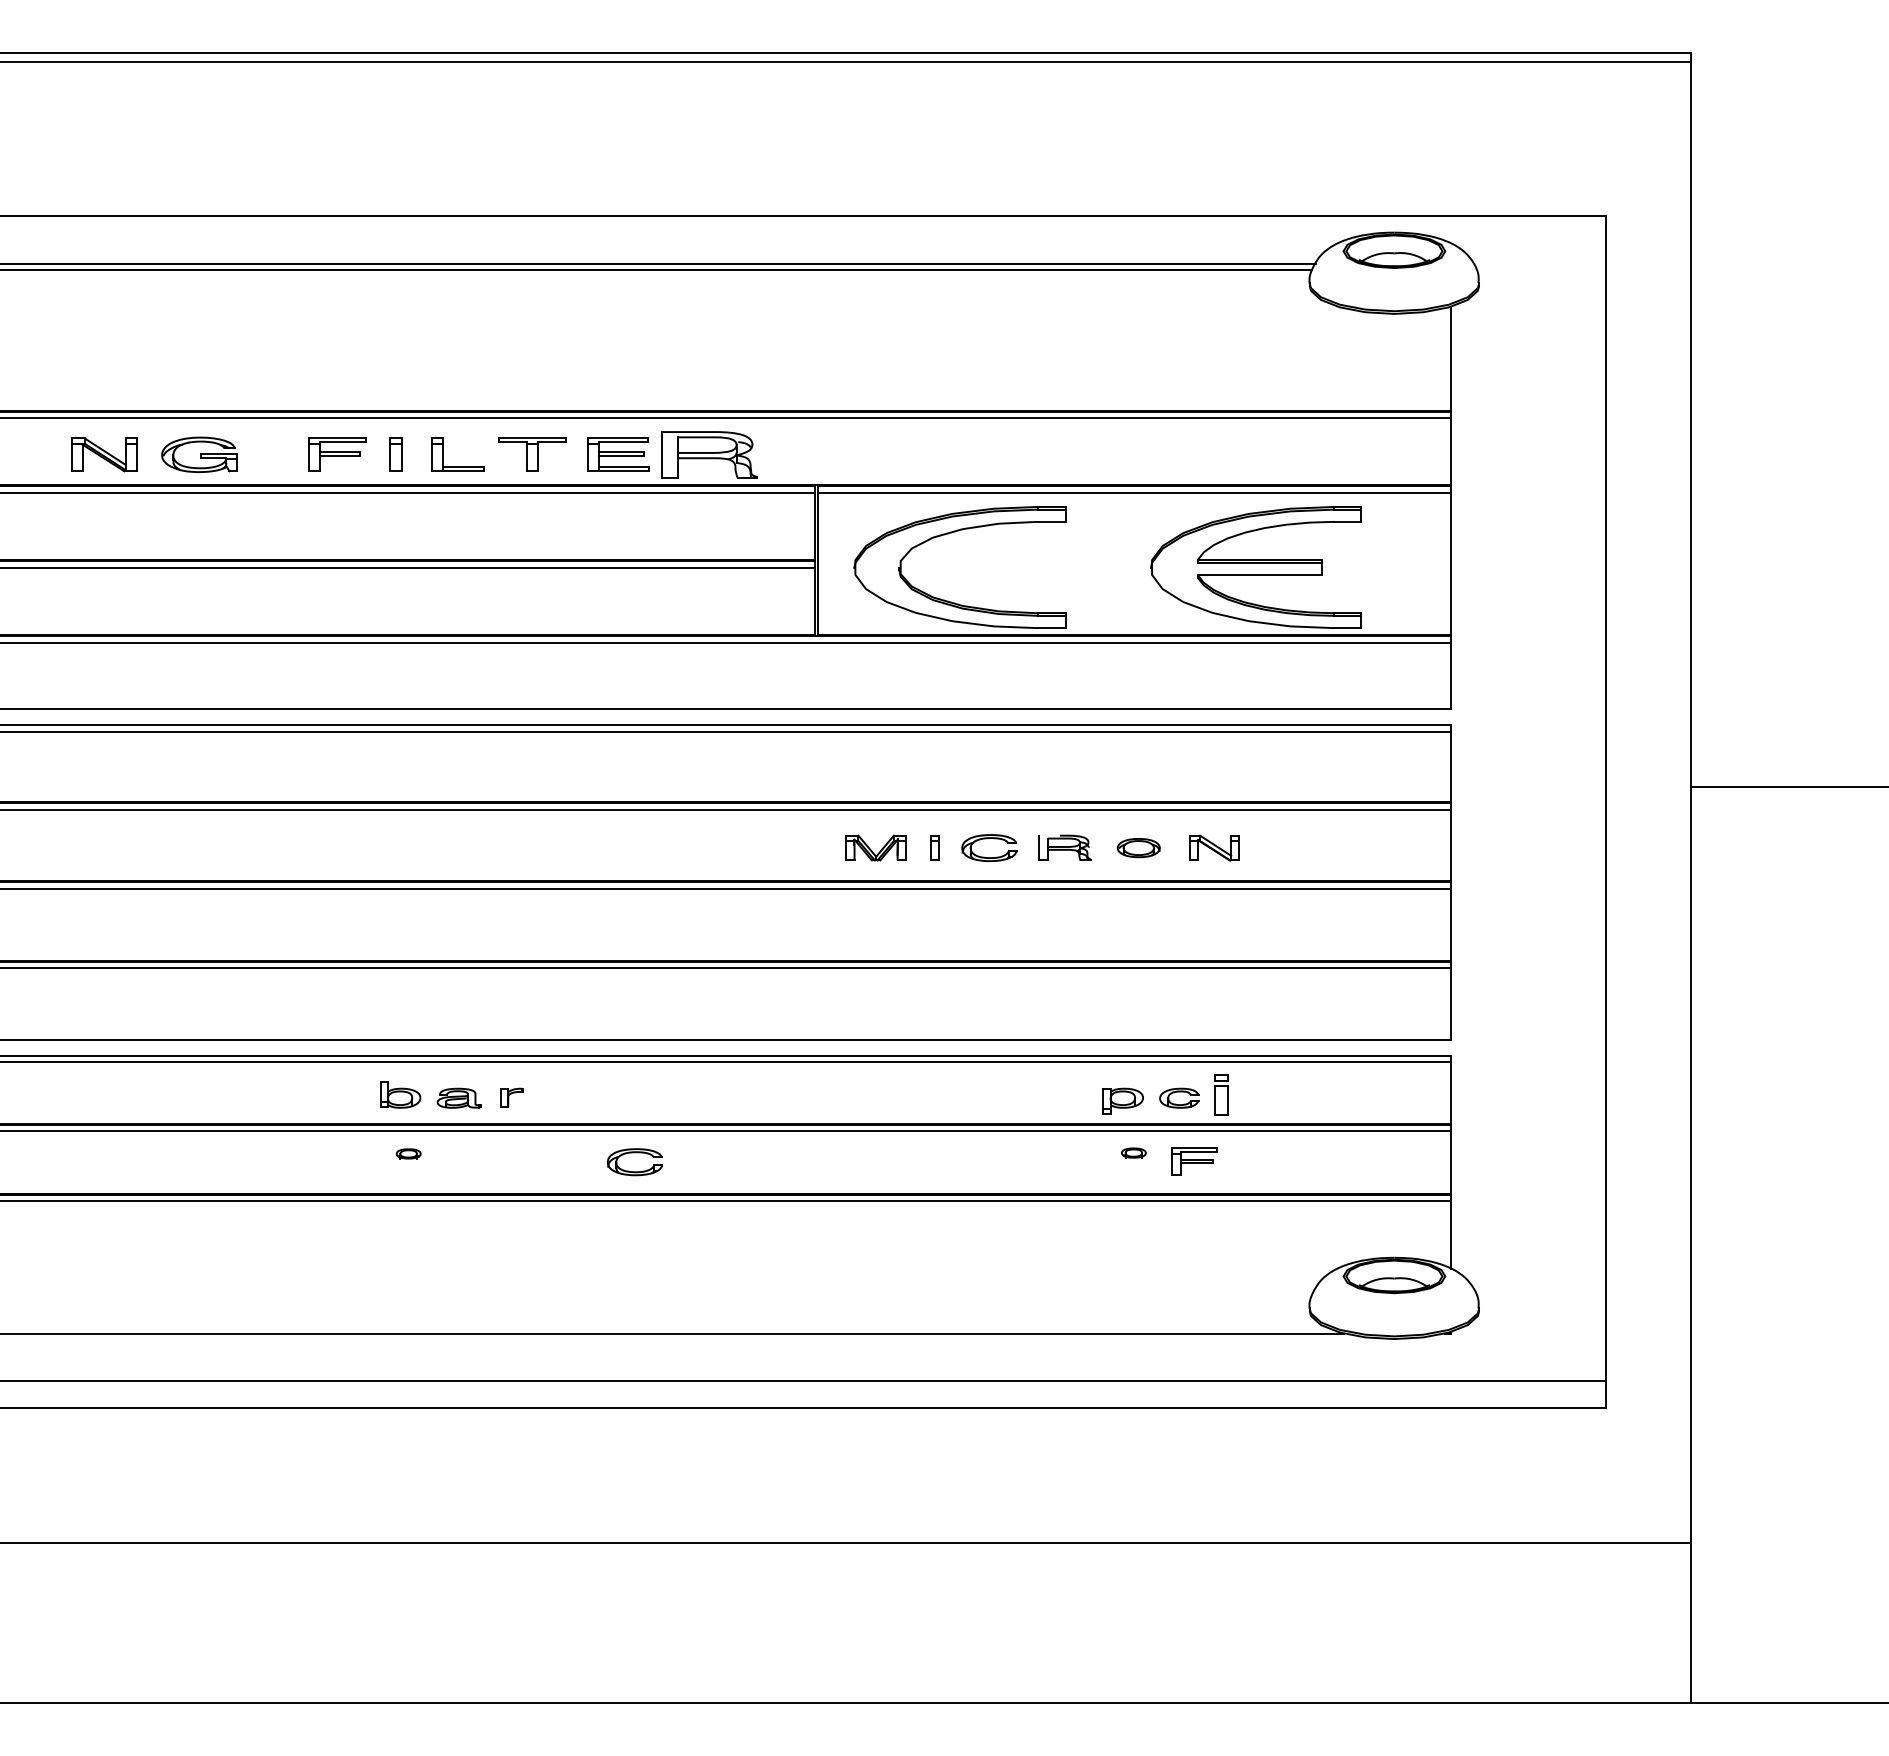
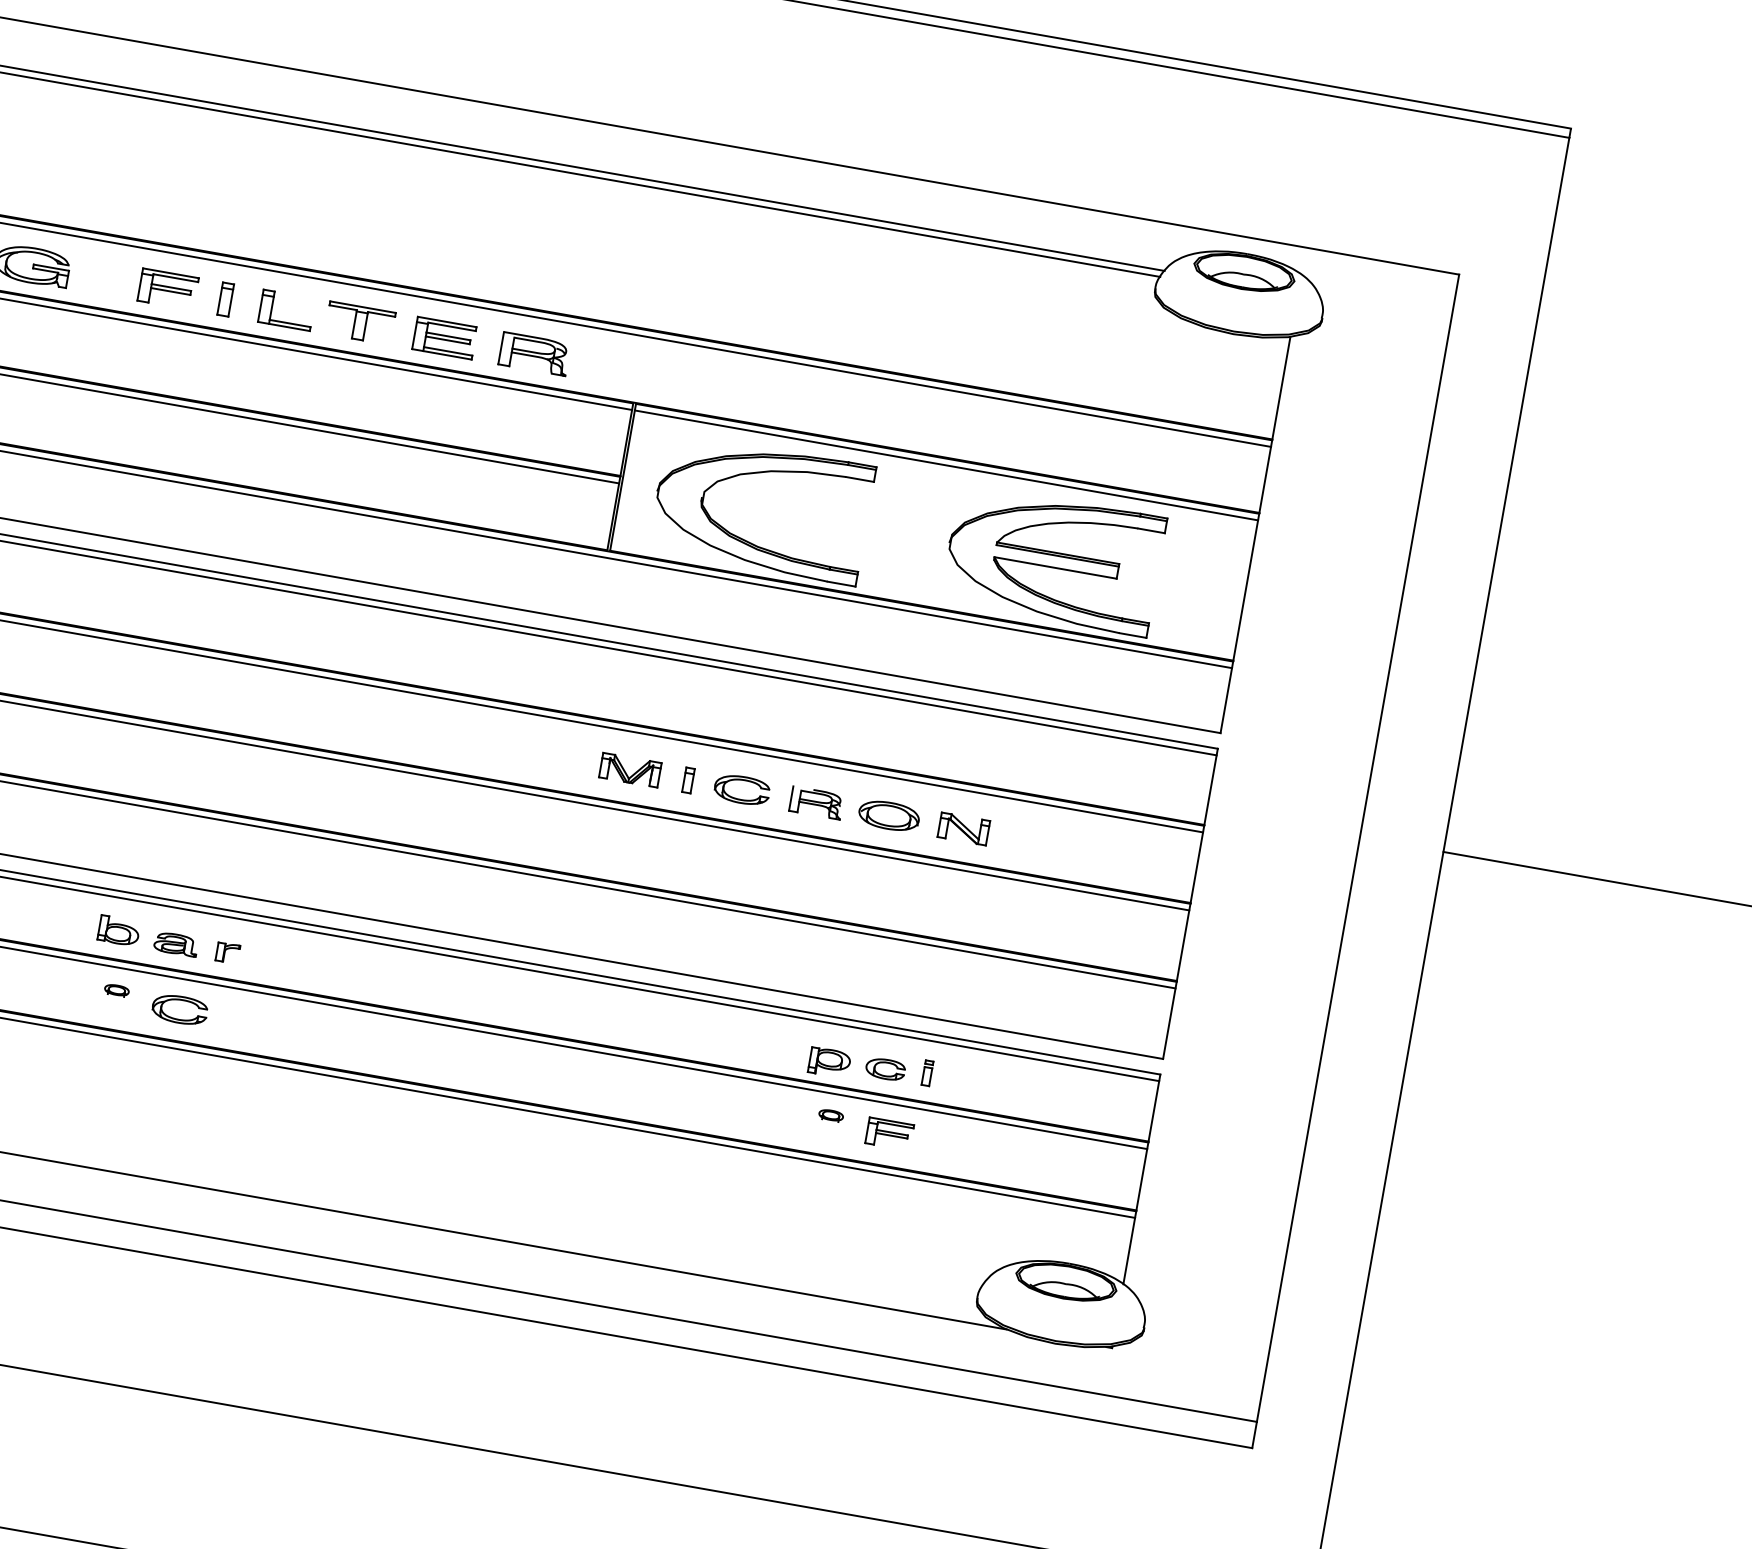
part: (709, 454) -> (534, 353), size x0.71
part: (1138, 847) -> (888, 815), size x1.43
part: (1221, 1094) -> (927, 1072), size x0.62
part: (634, 1153) -> (180, 1001), moved

